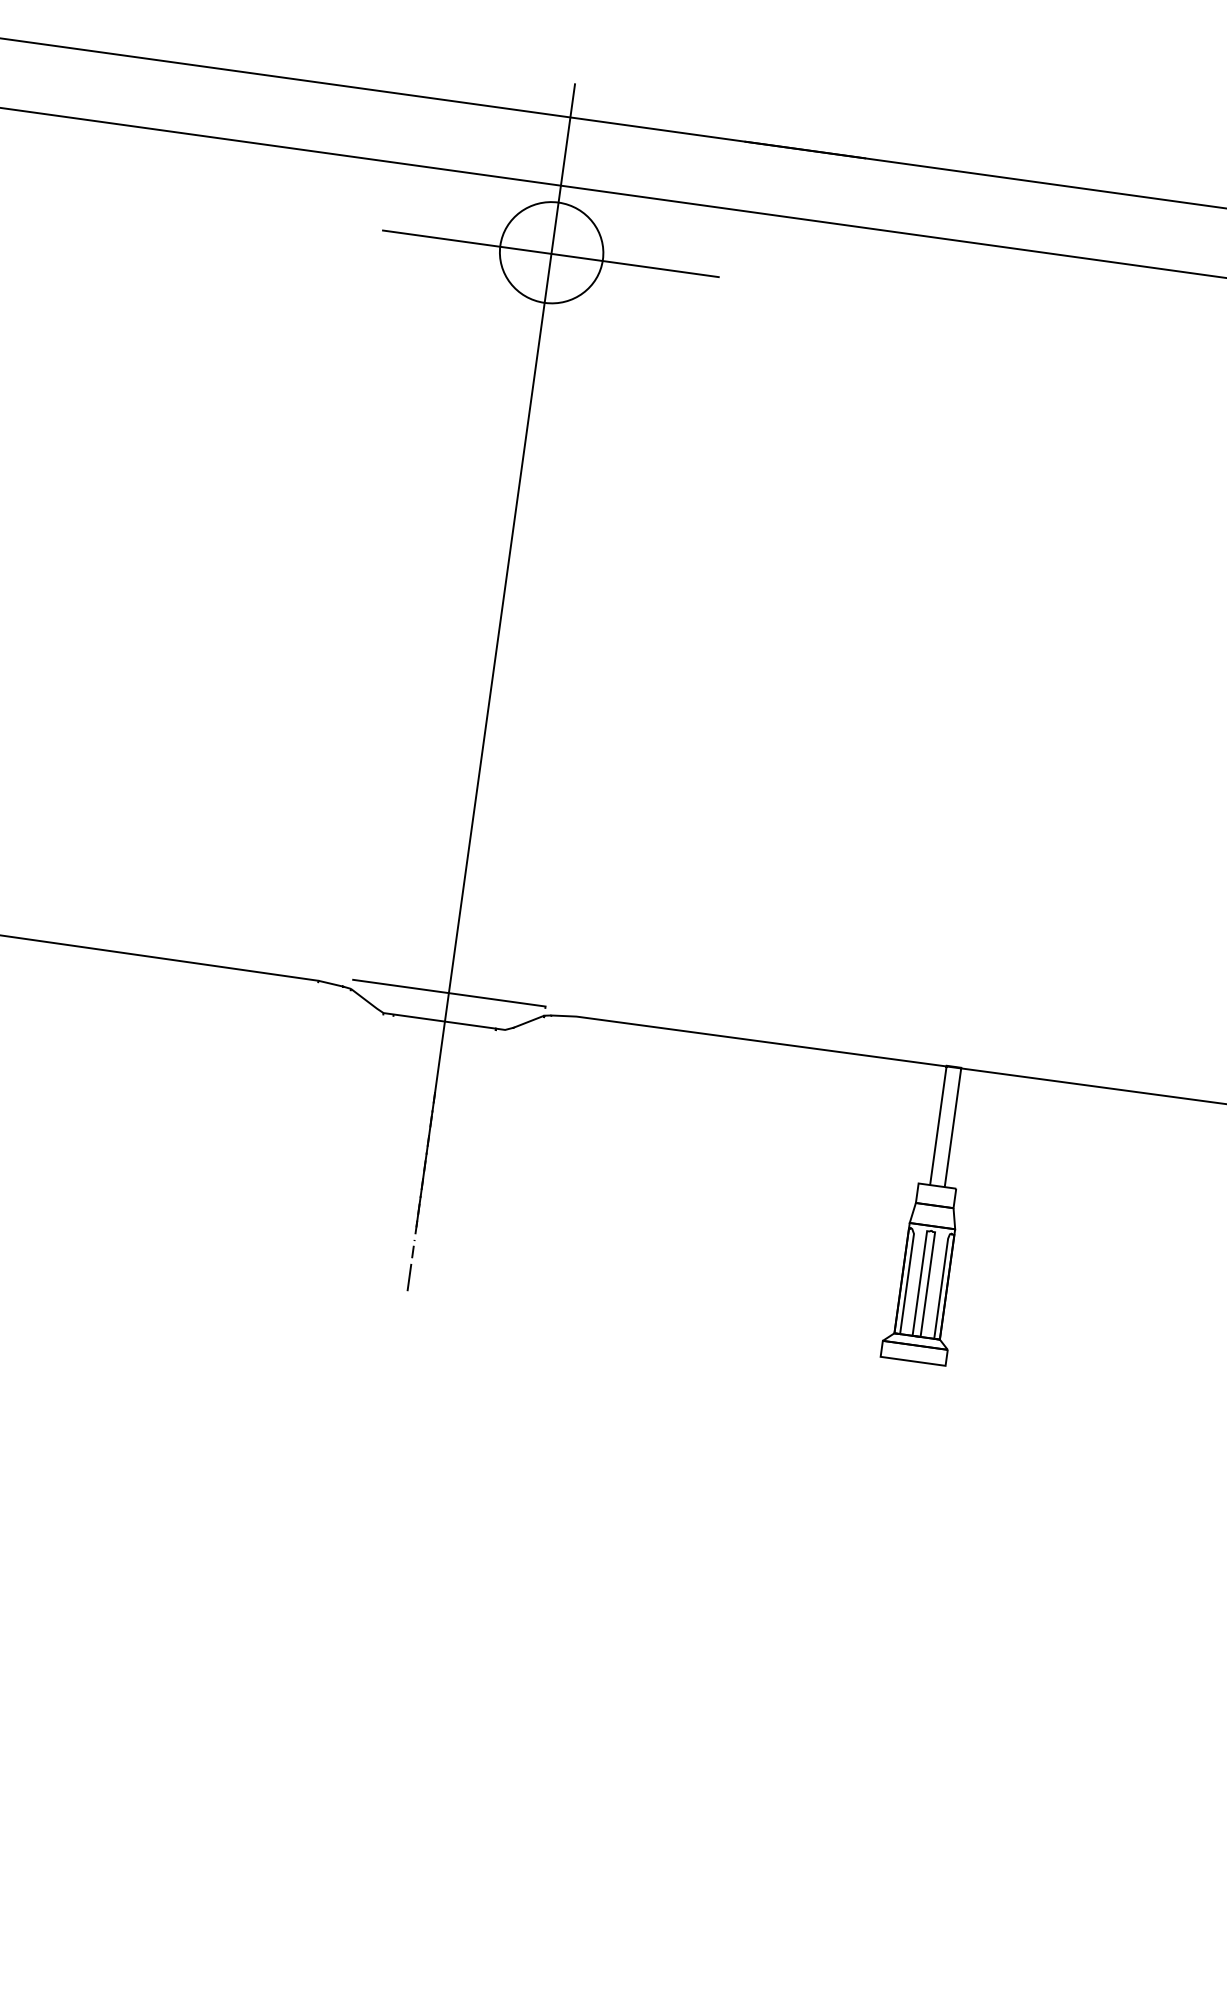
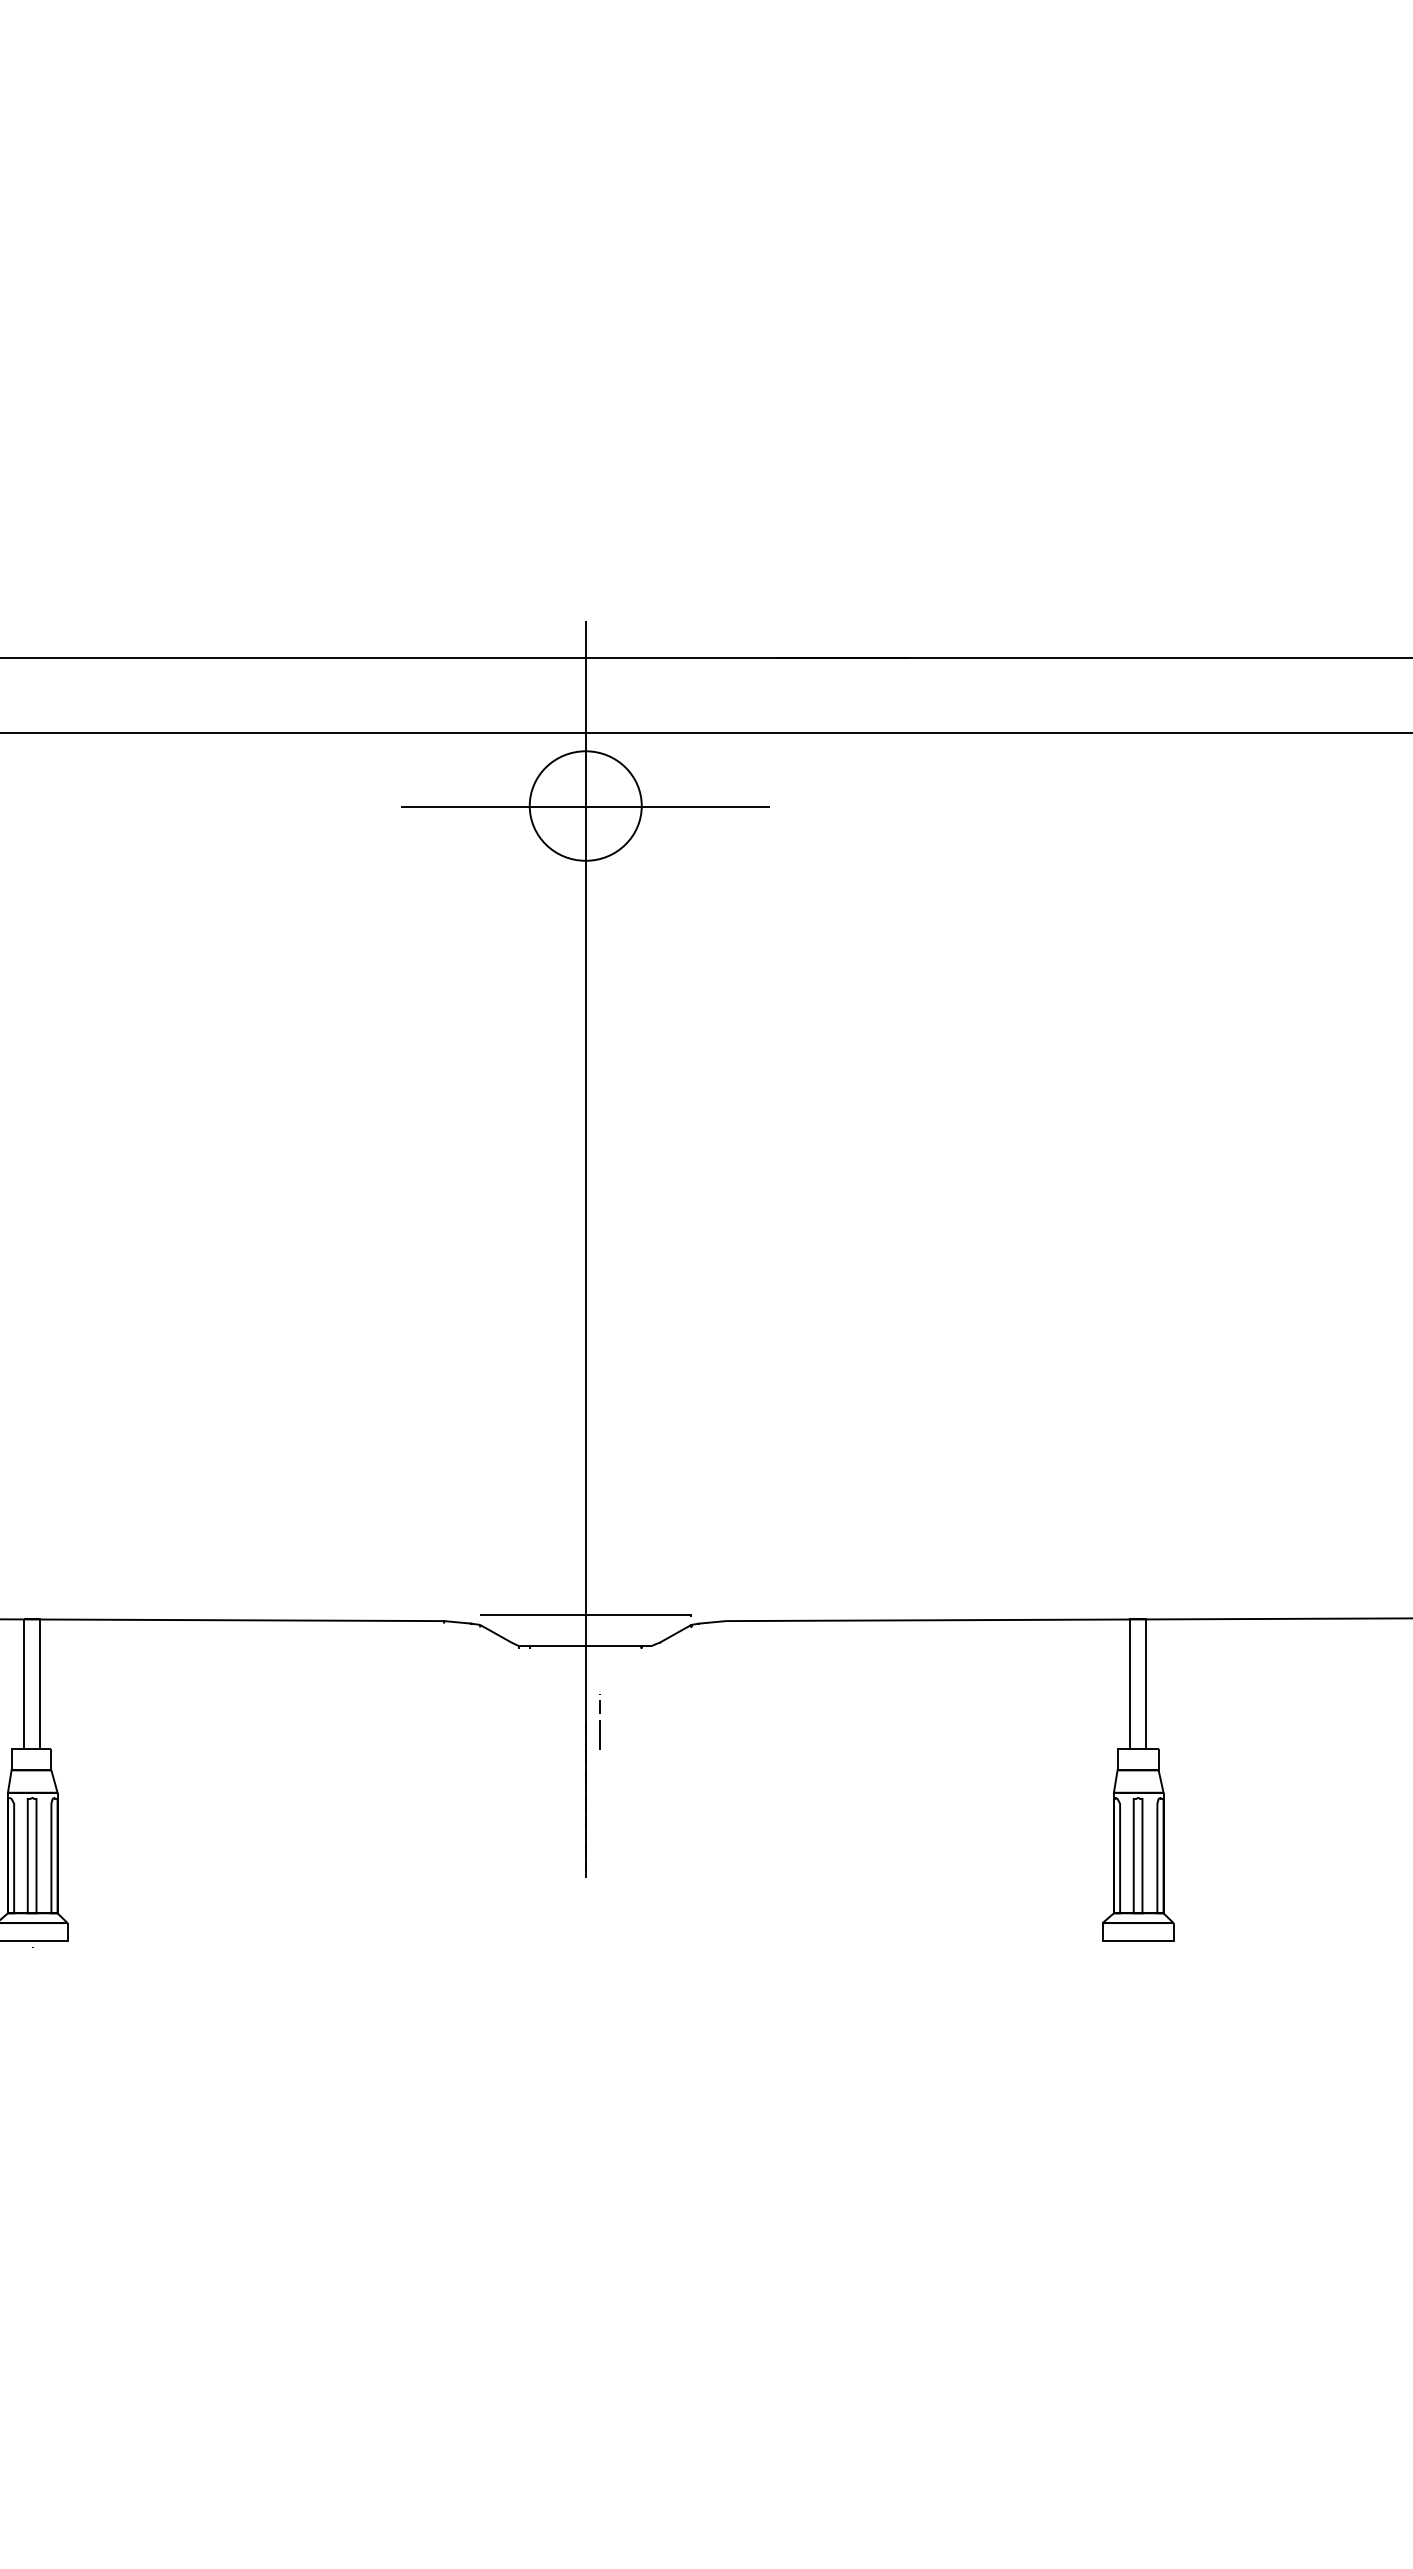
line: (410, 1265) -> (599, 1721), moved

